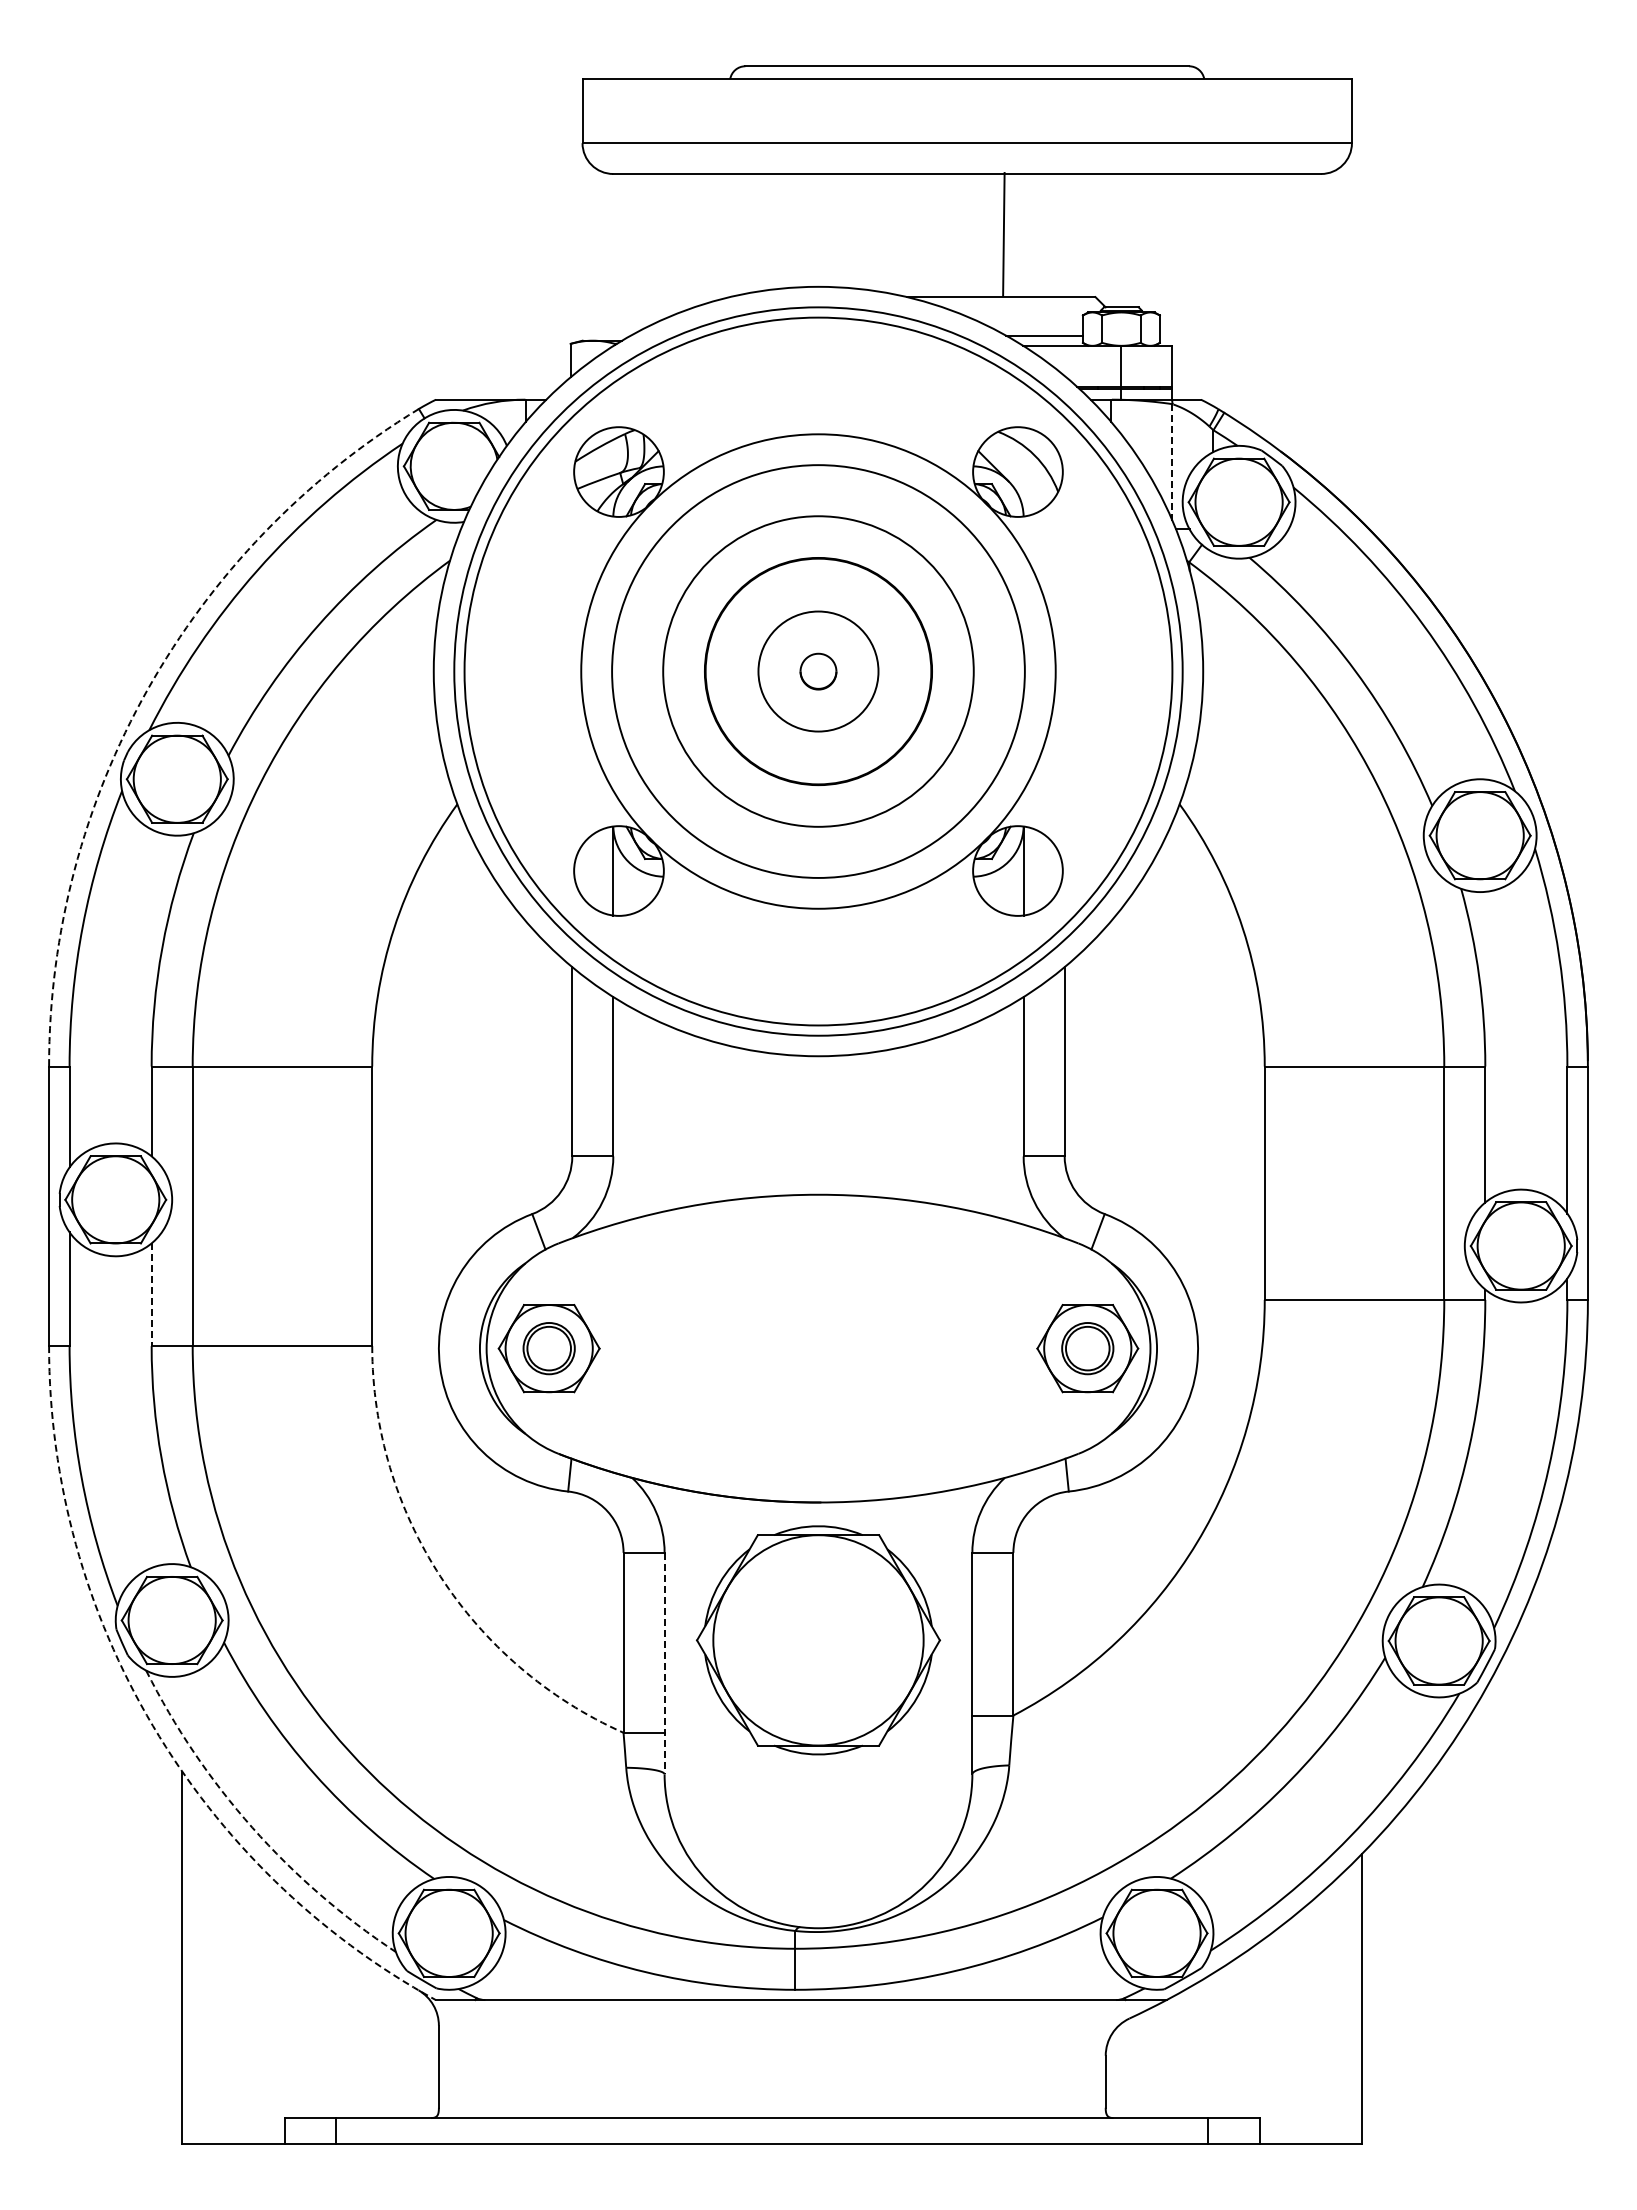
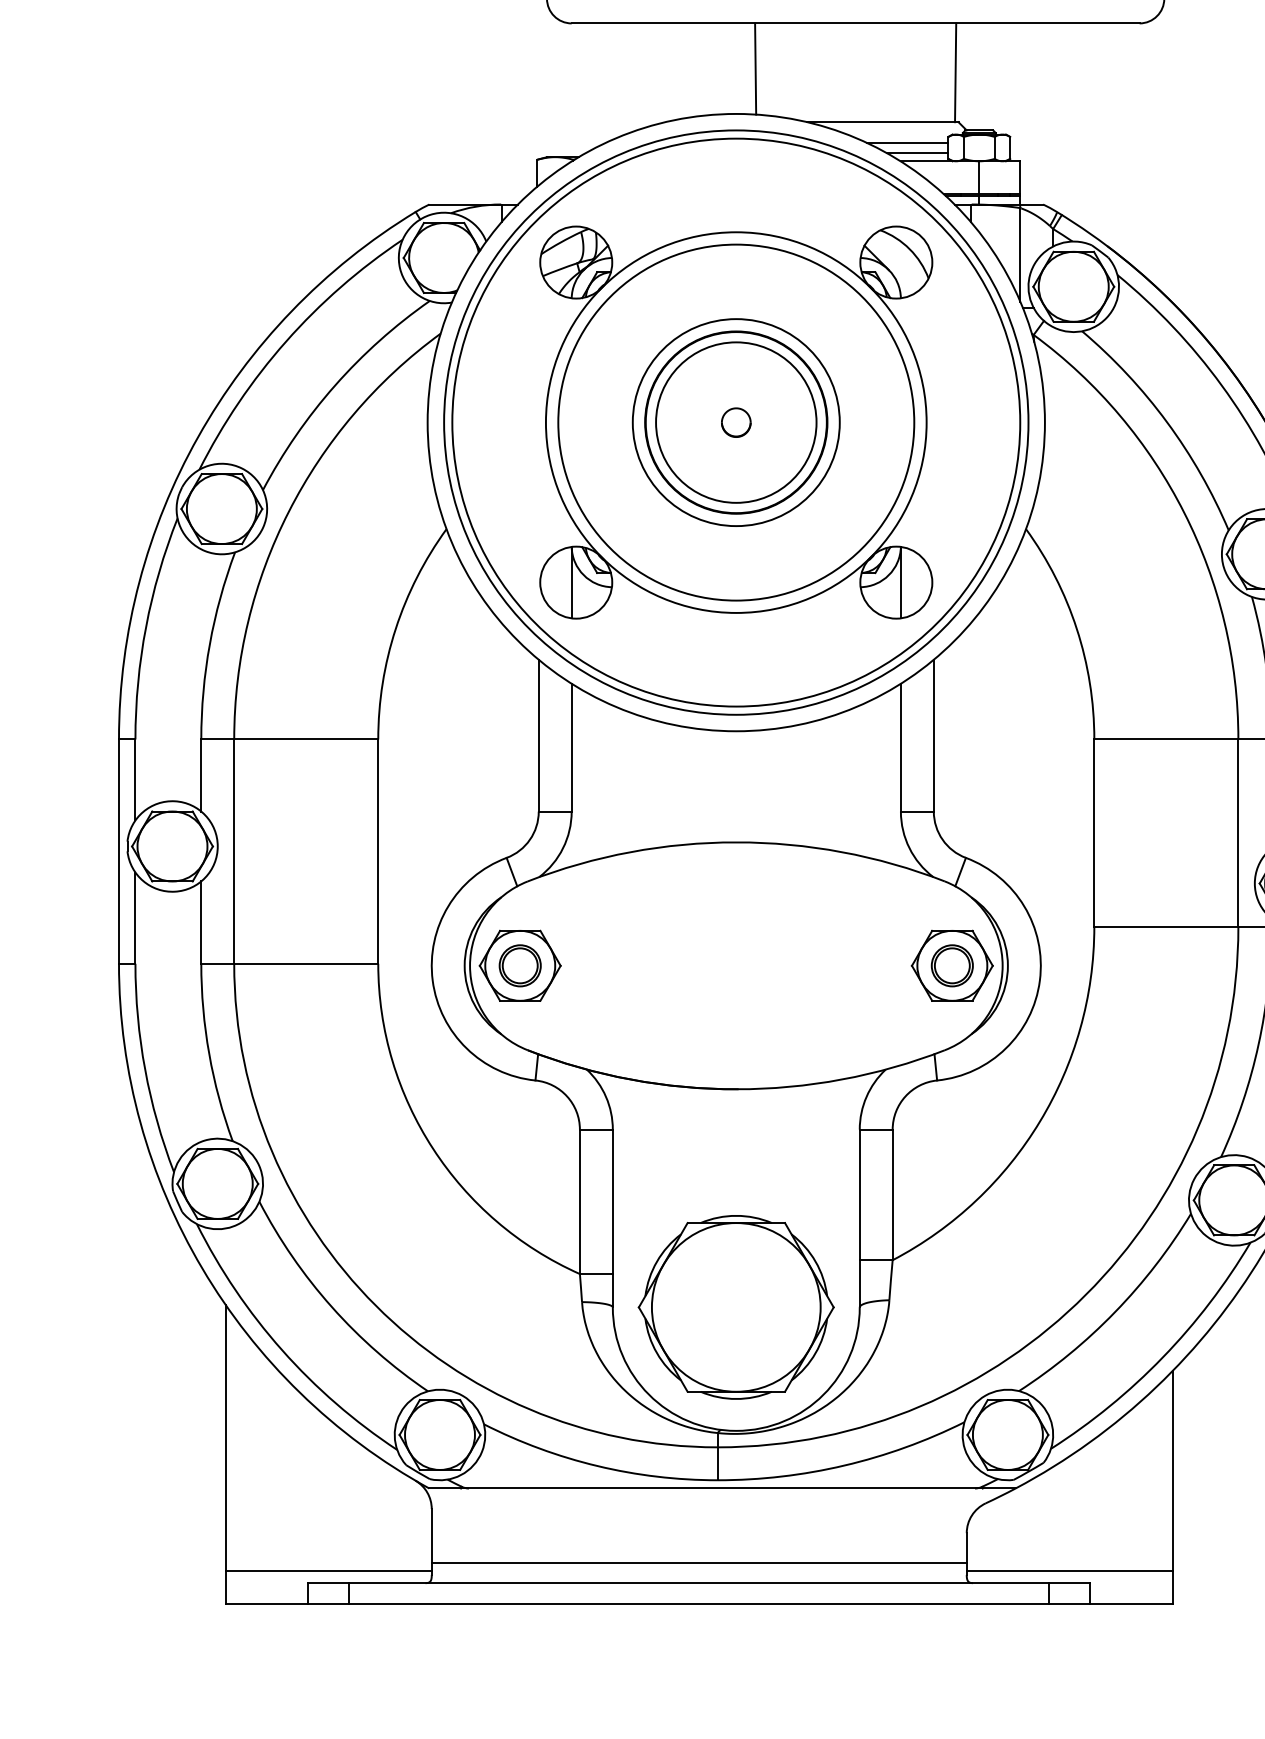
line: (842, 230) -> (755, 68), added
line: (1003, 234) -> (955, 72), moved
line: (1031, 322) -> (907, 142), added
line: (1172, 462) -> (1020, 254), dashed -> solid
circle: (818, 671) -> (736, 422), size x0.62
circle: (818, 671) -> (736, 422), size x1.43
circle: (818, 671) -> (736, 422), size x1.67
arc: (147, 689) -> (197, 437), dashed -> solid
line: (151, 1295) -> (201, 923), dashed -> solid
arc: (440, 1576) -> (433, 1148), dashed -> solid
part: (818, 1640) -> (736, 1307), moved
line: (664, 1663) -> (612, 1218), dashed -> solid
arc: (153, 1725) -> (202, 1268), dashed -> solid
arc: (252, 1827) -> (282, 1350), dashed -> solid
line: (771, 2092) -> (698, 1562), added
line: (310, 2102) -> (328, 1570), added
line: (1233, 2102) -> (1069, 1570), added

